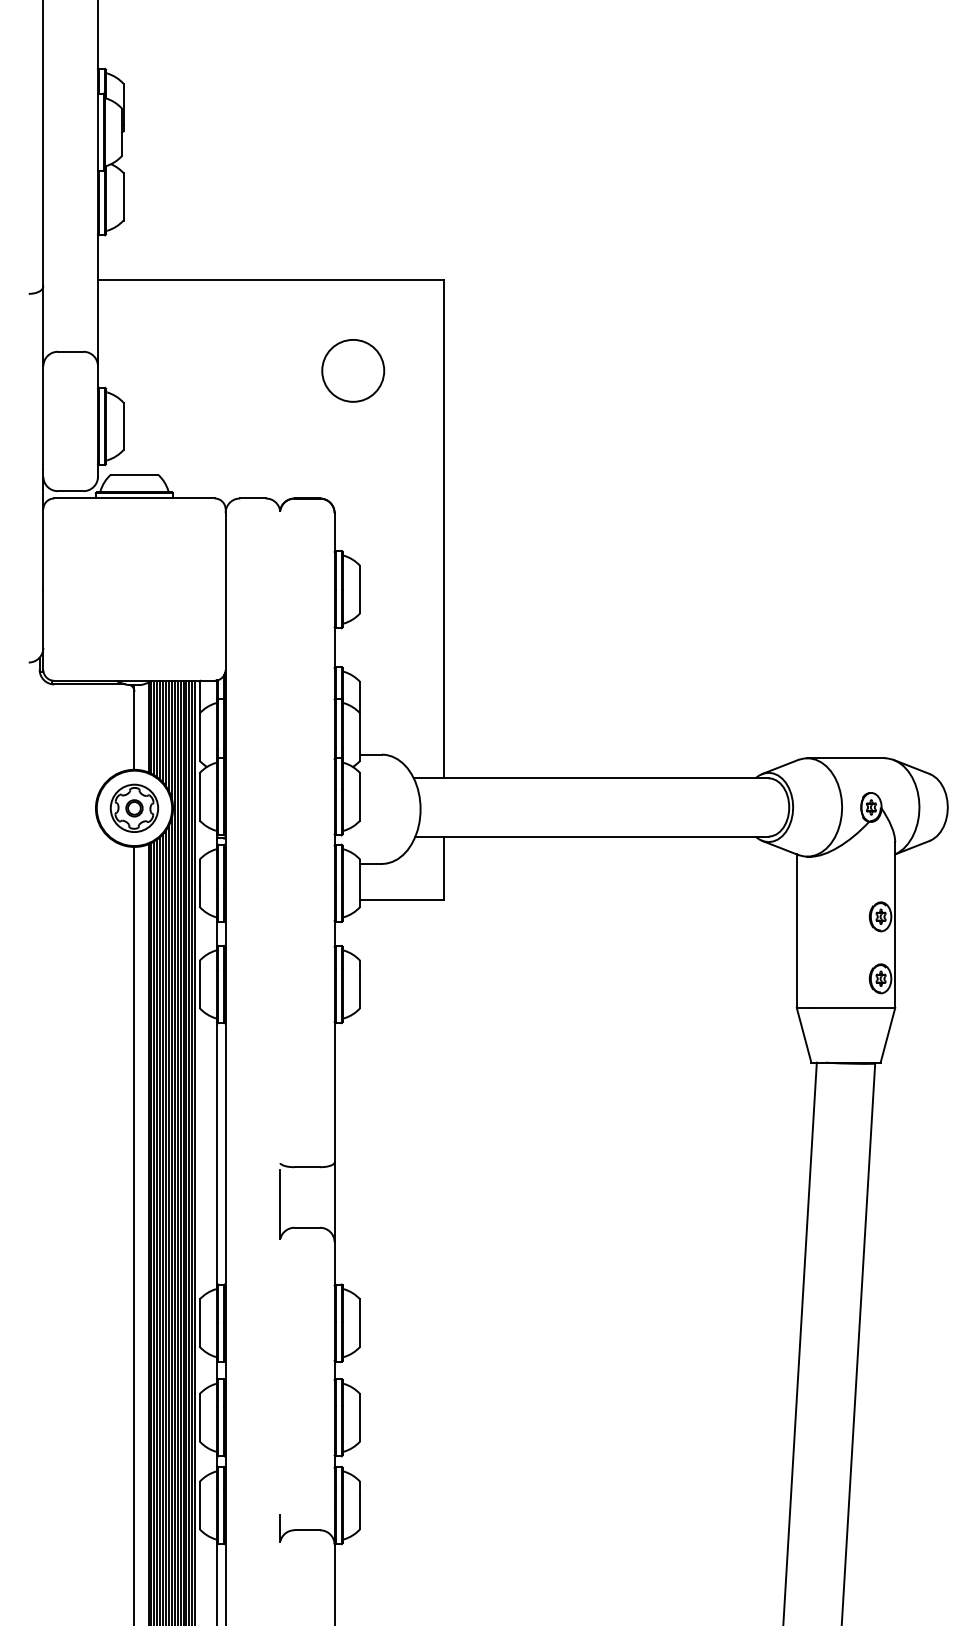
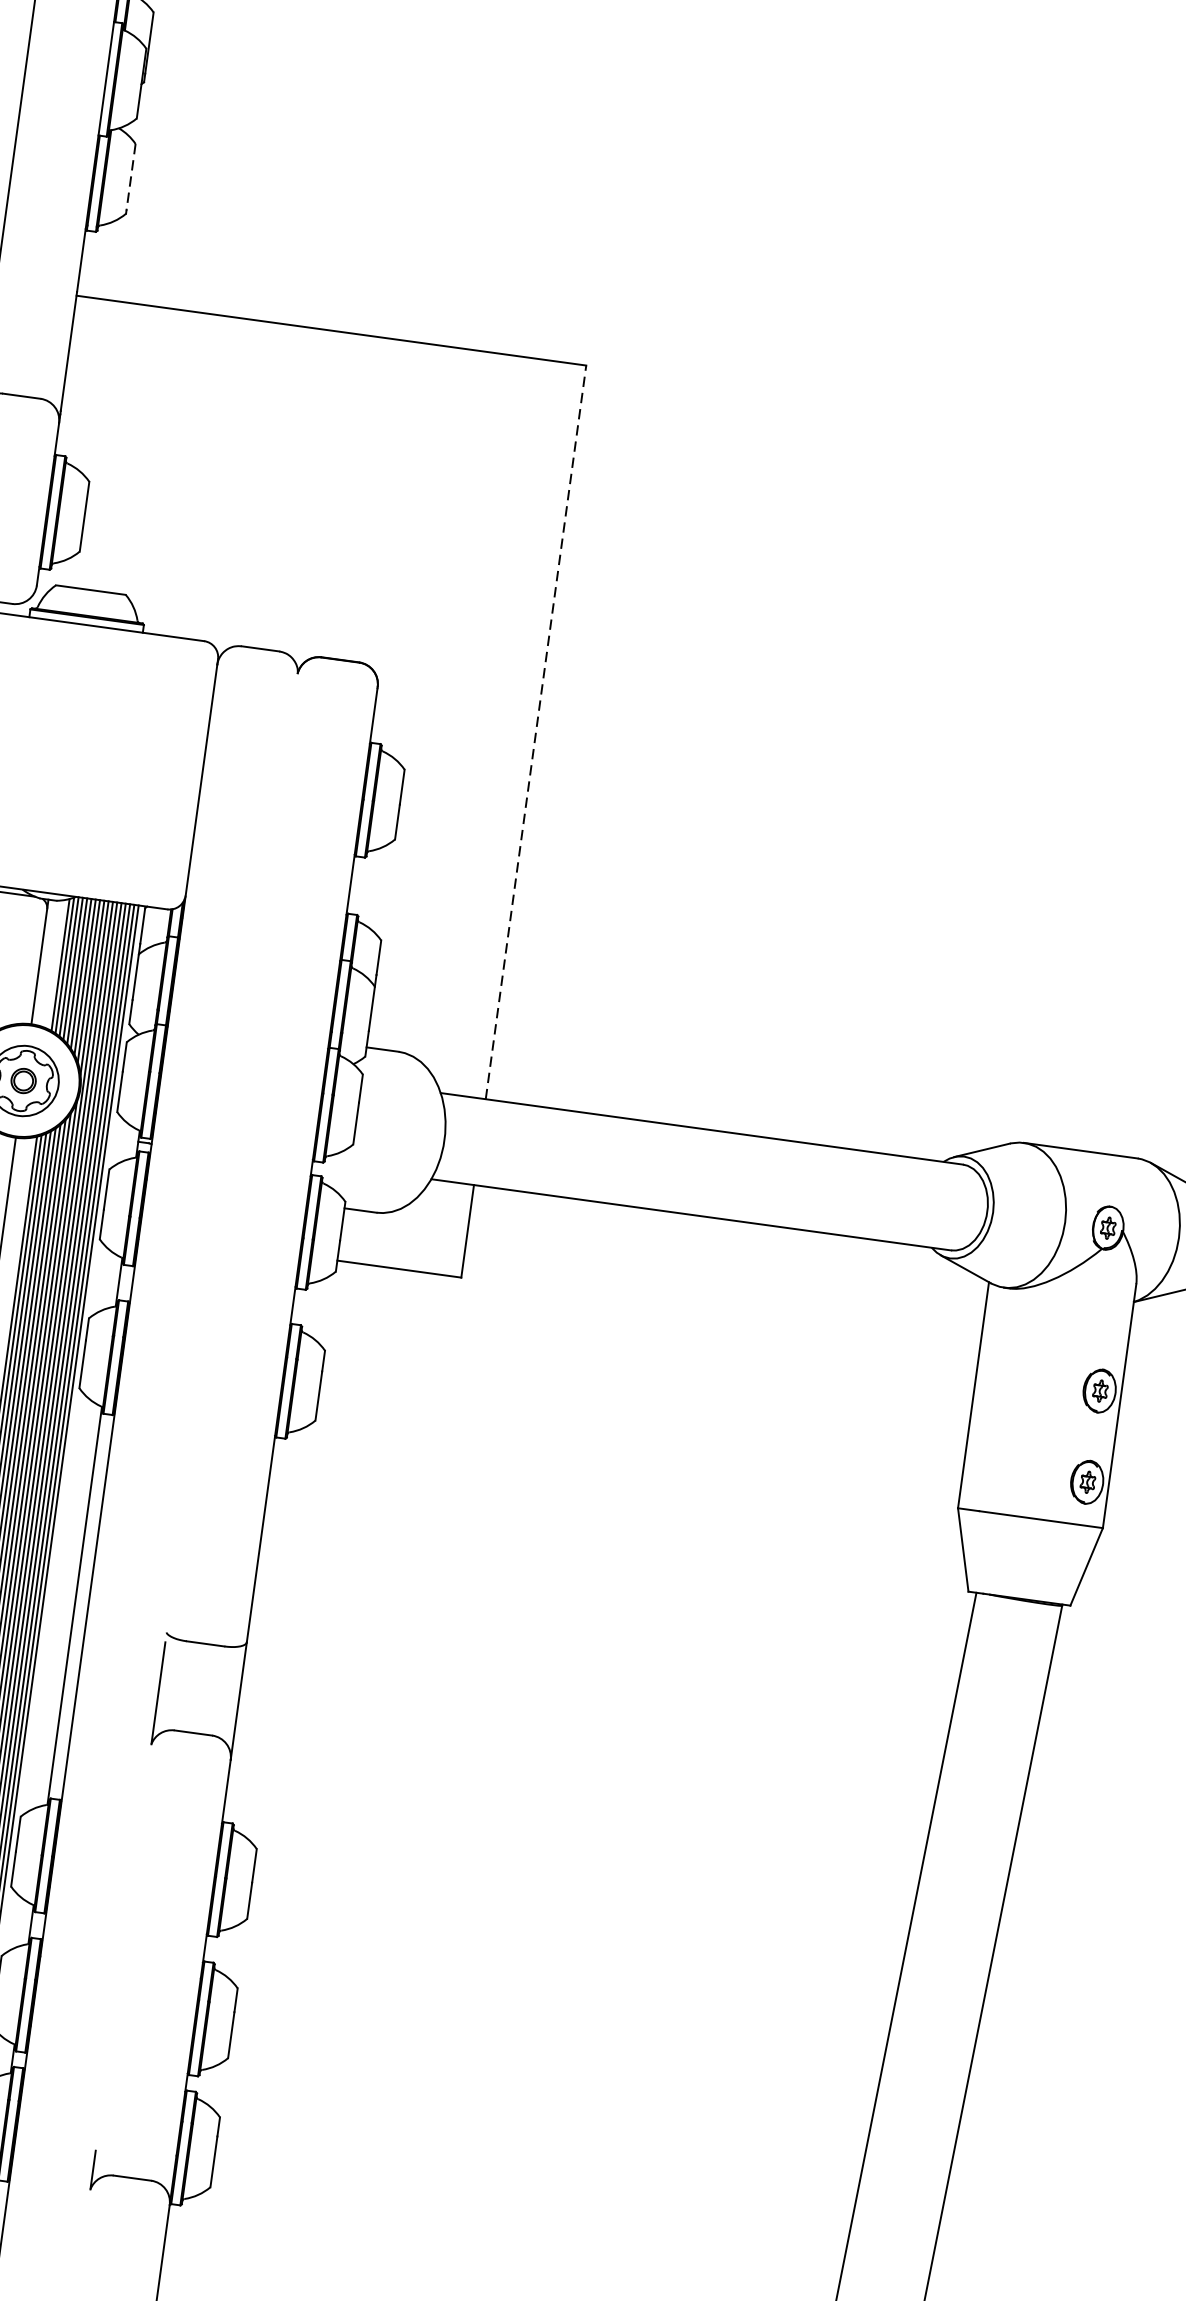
line: (123, 195) -> (131, 176), solid -> dashed
circle: (353, 370) -> (434, 480), removed
line: (444, 528) -> (536, 731), solid -> dashed

